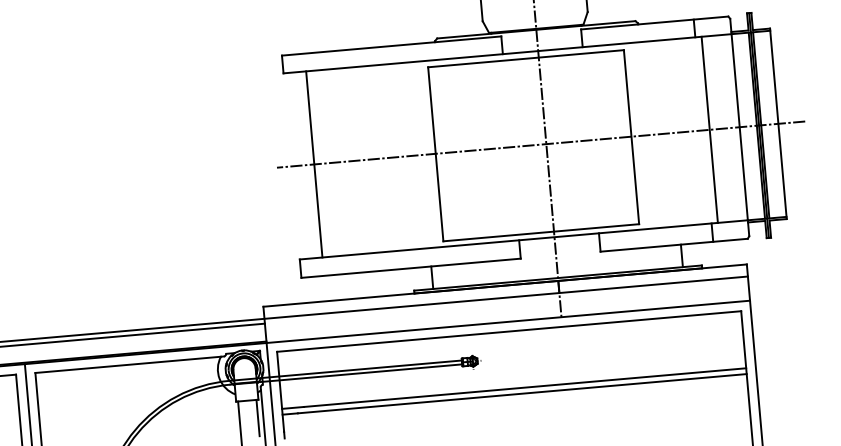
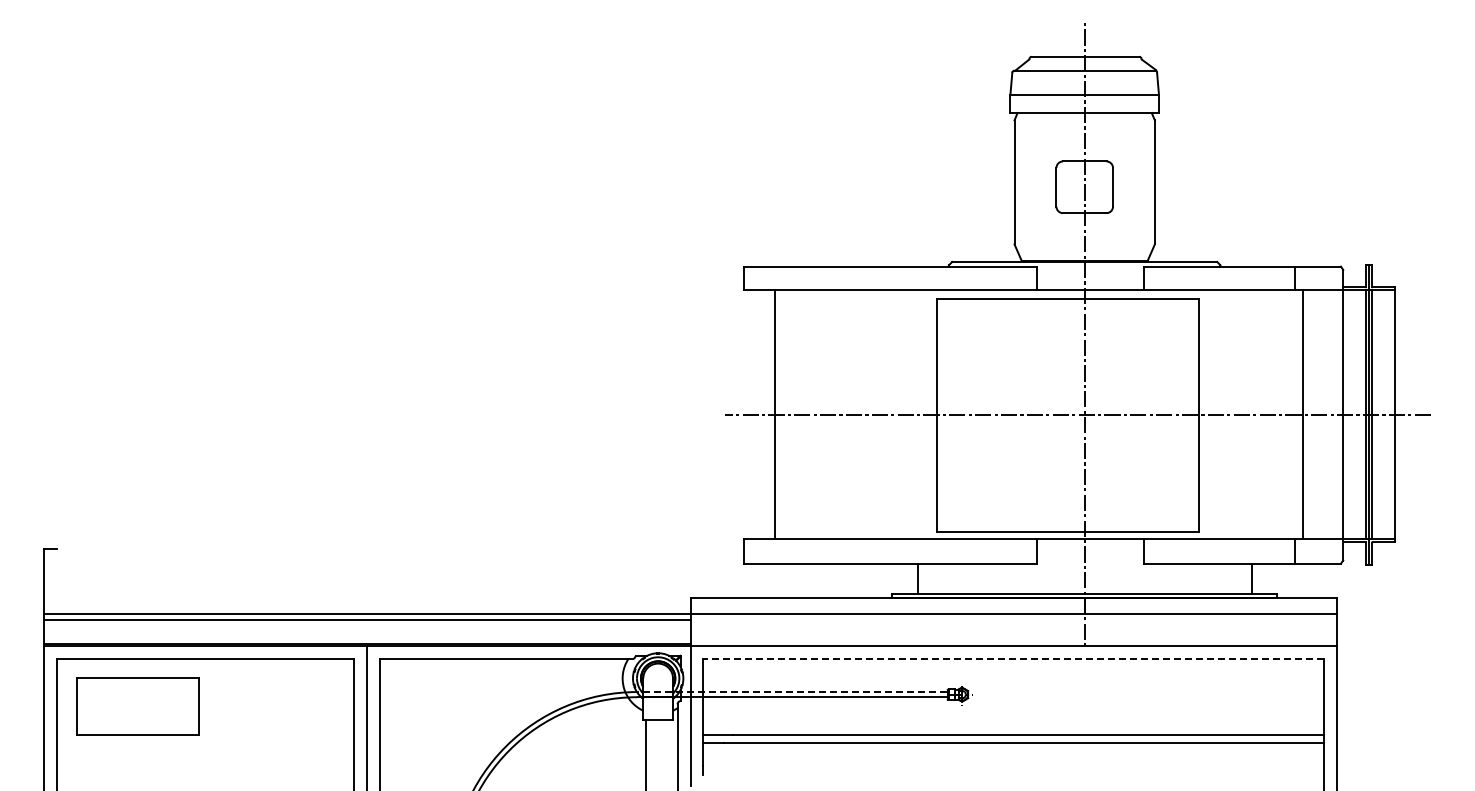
line: (509, 331) -> (1013, 659), solid -> dashed
line: (345, 371) -> (792, 692), solid -> dashed
line: (258, 417) -> (670, 744), removed

